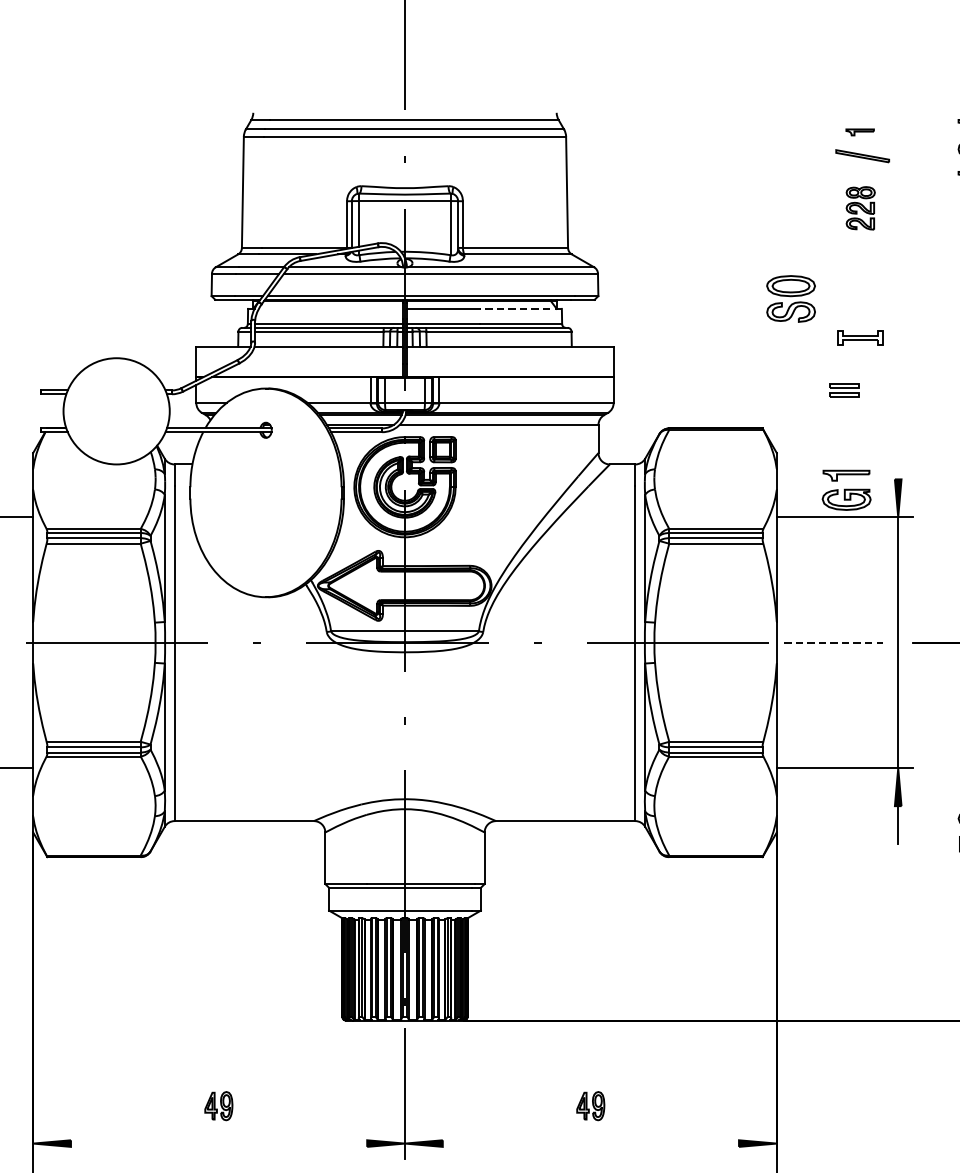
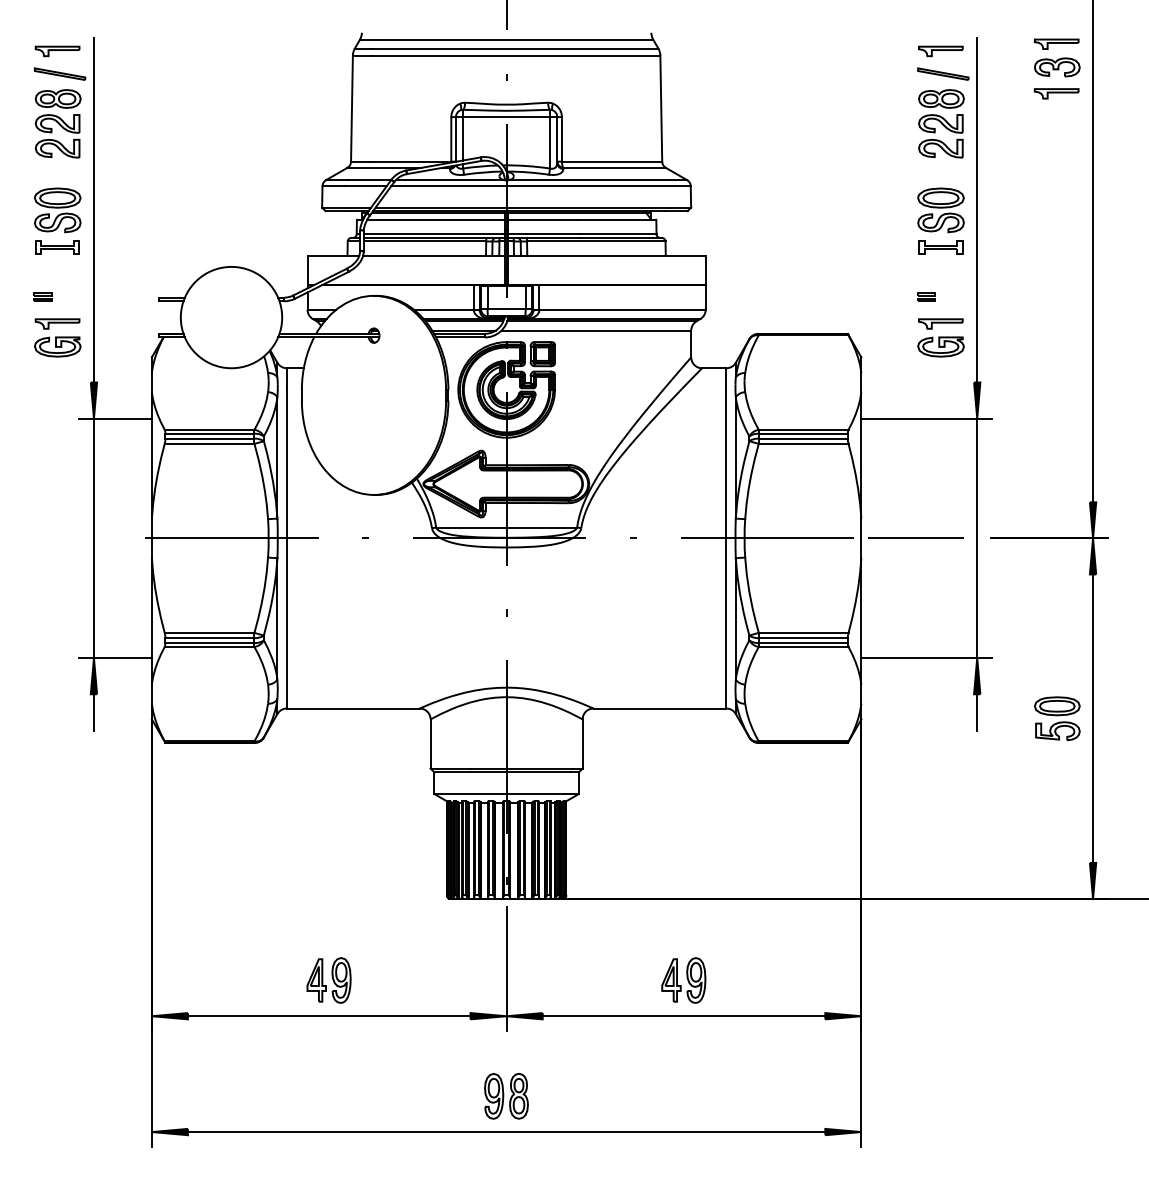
part: (859, 132) -> (940, 51), size x1.67
part: (860, 207) -> (941, 123), size x1.67
part: (790, 299) -> (940, 210), moved
line: (898, 299) -> (977, 210), added
line: (330, 308) -> (435, 219), added
line: (521, 308) -> (617, 219), dashed -> solid
part: (845, 389) -> (926, 296), size x0.62
part: (846, 489) -> (940, 337), moved
line: (834, 642) -> (916, 538), dashed -> solid
part: (218, 1106) -> (328, 980), size x1.67
part: (590, 1106) -> (683, 980), size x1.67
line: (218, 1143) -> (328, 1016), added
line: (590, 1143) -> (683, 1016), added

